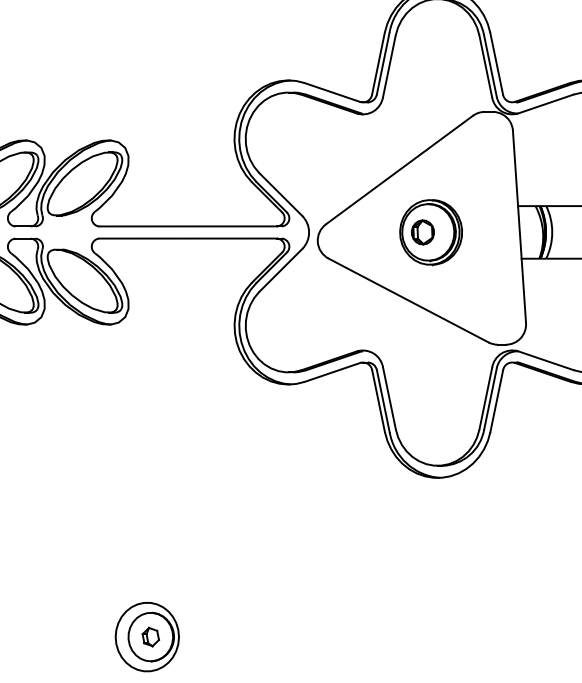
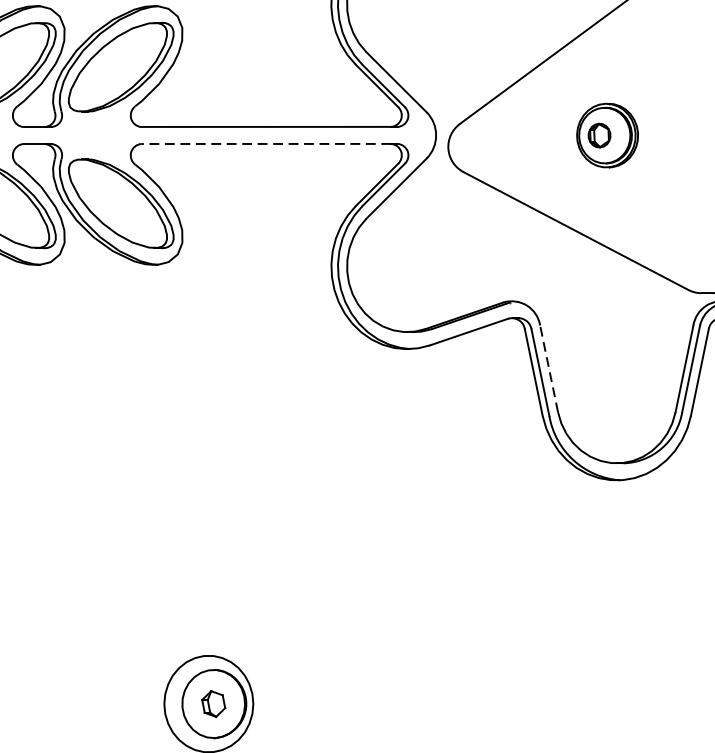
part: (430, 232) -> (606, 135), size x0.7
line: (188, 238) -> (266, 143), solid -> dashed
line: (389, 398) -> (549, 368), solid -> dashed

